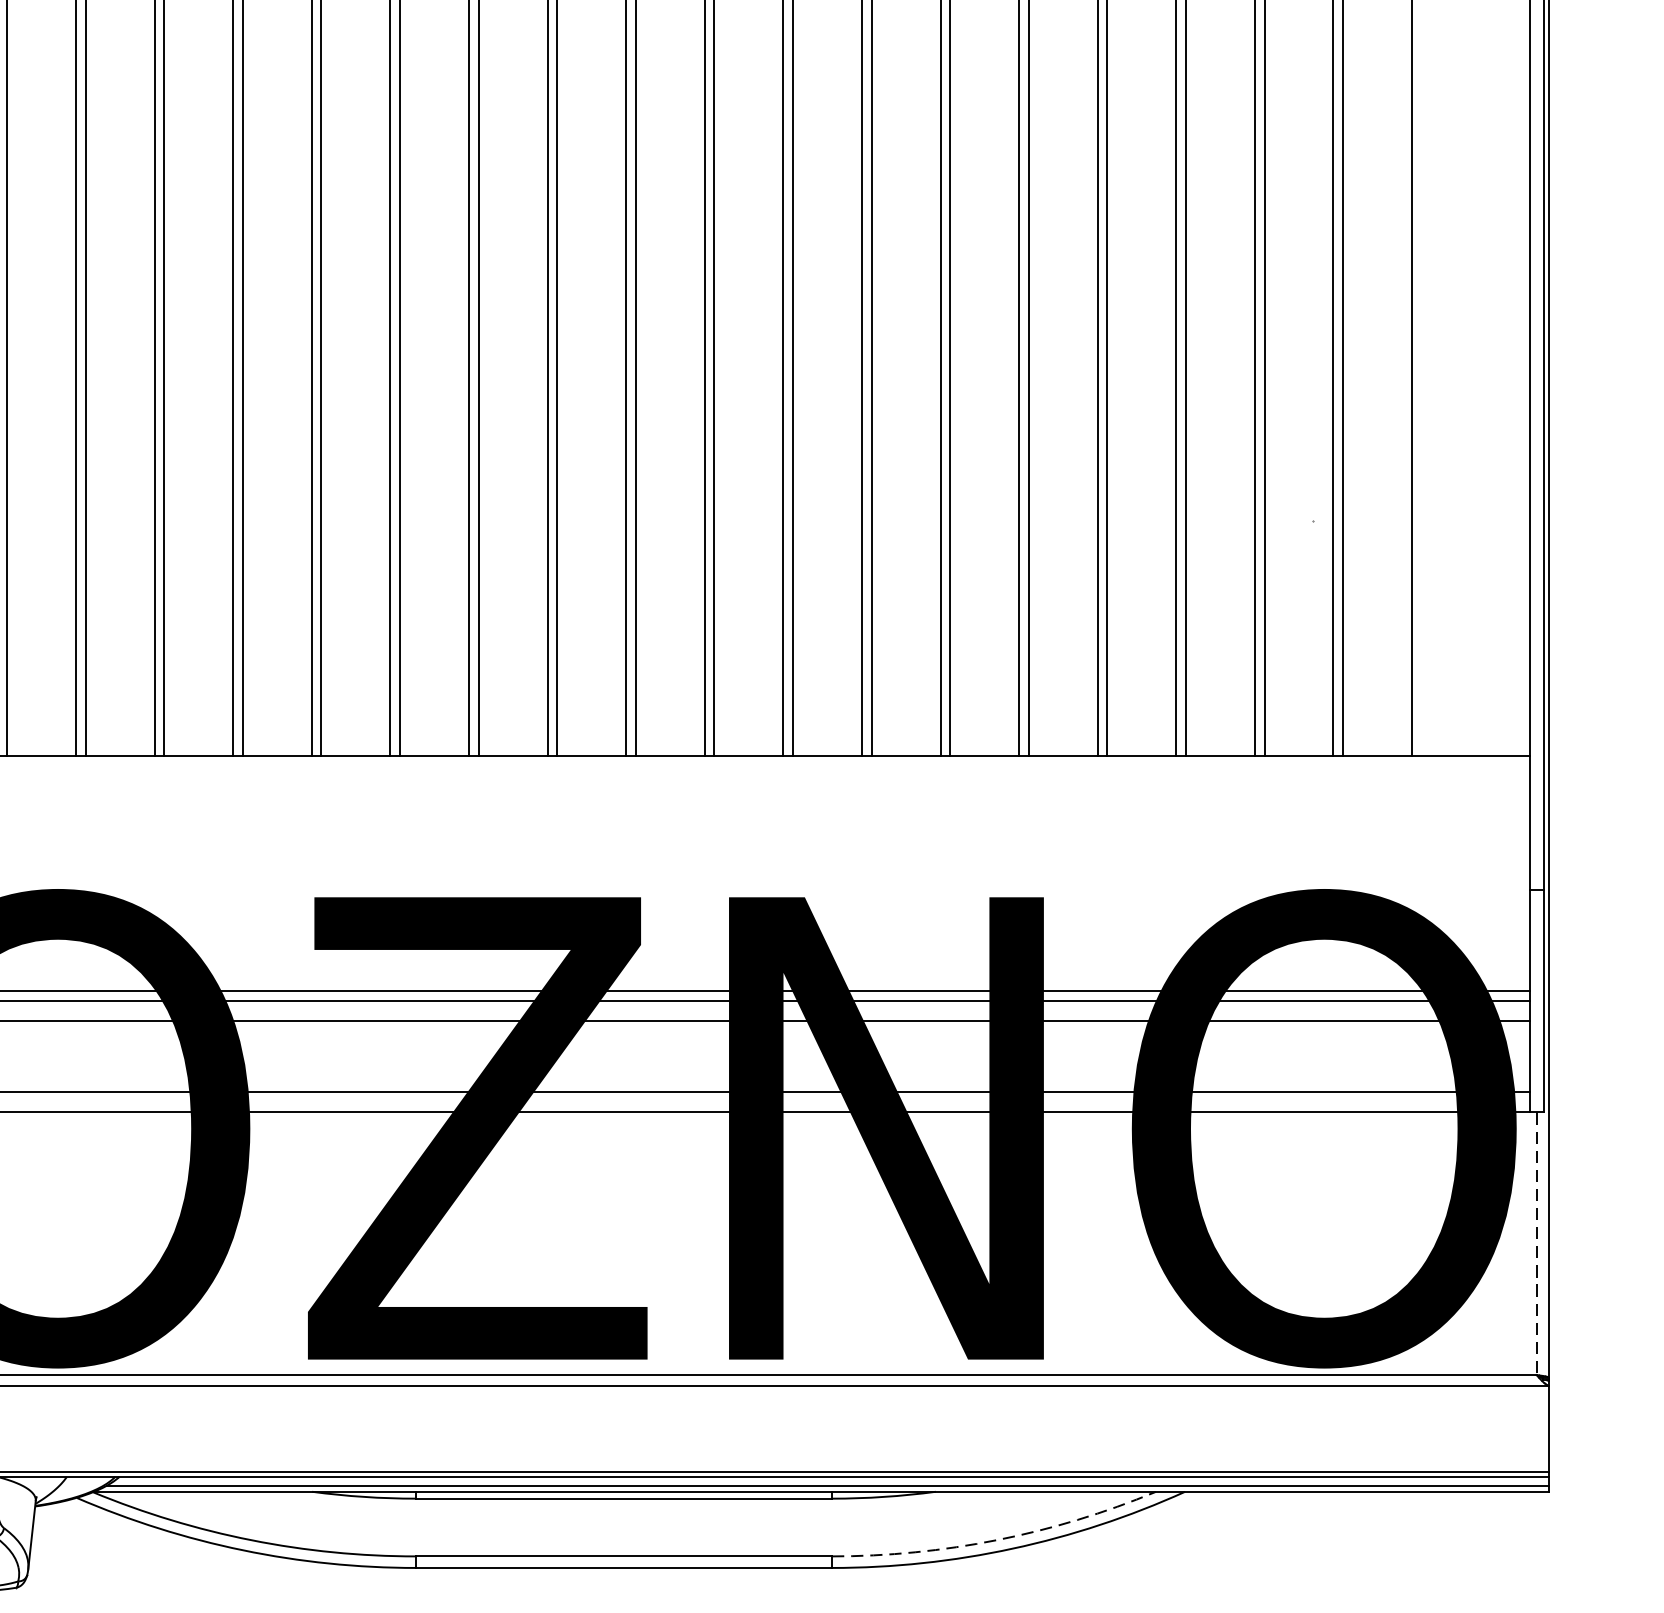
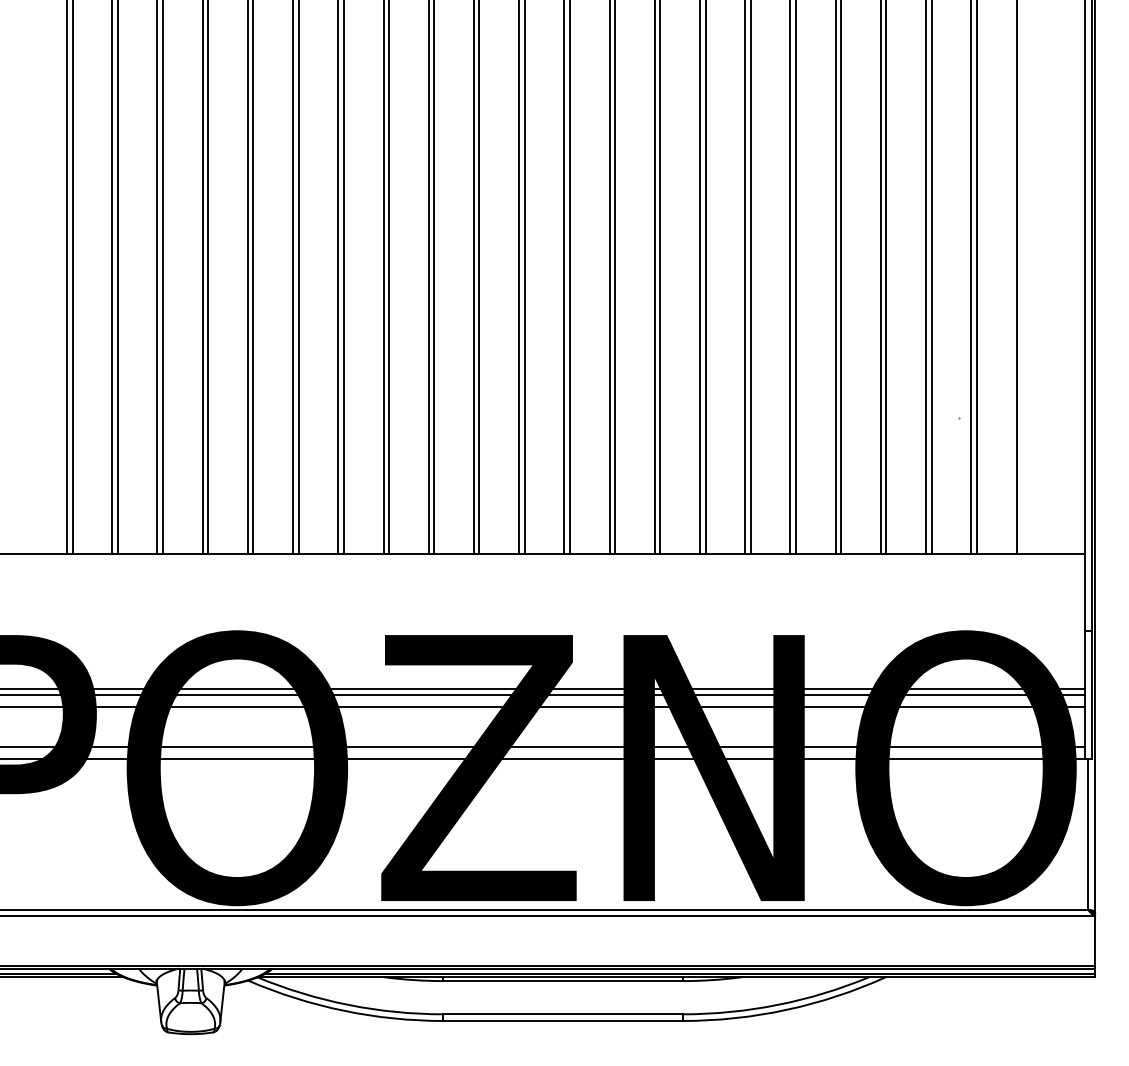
line: (1537, 1243) -> (1088, 834), dashed -> solid
arc: (996, 1539) -> (777, 1004), dashed -> solid

